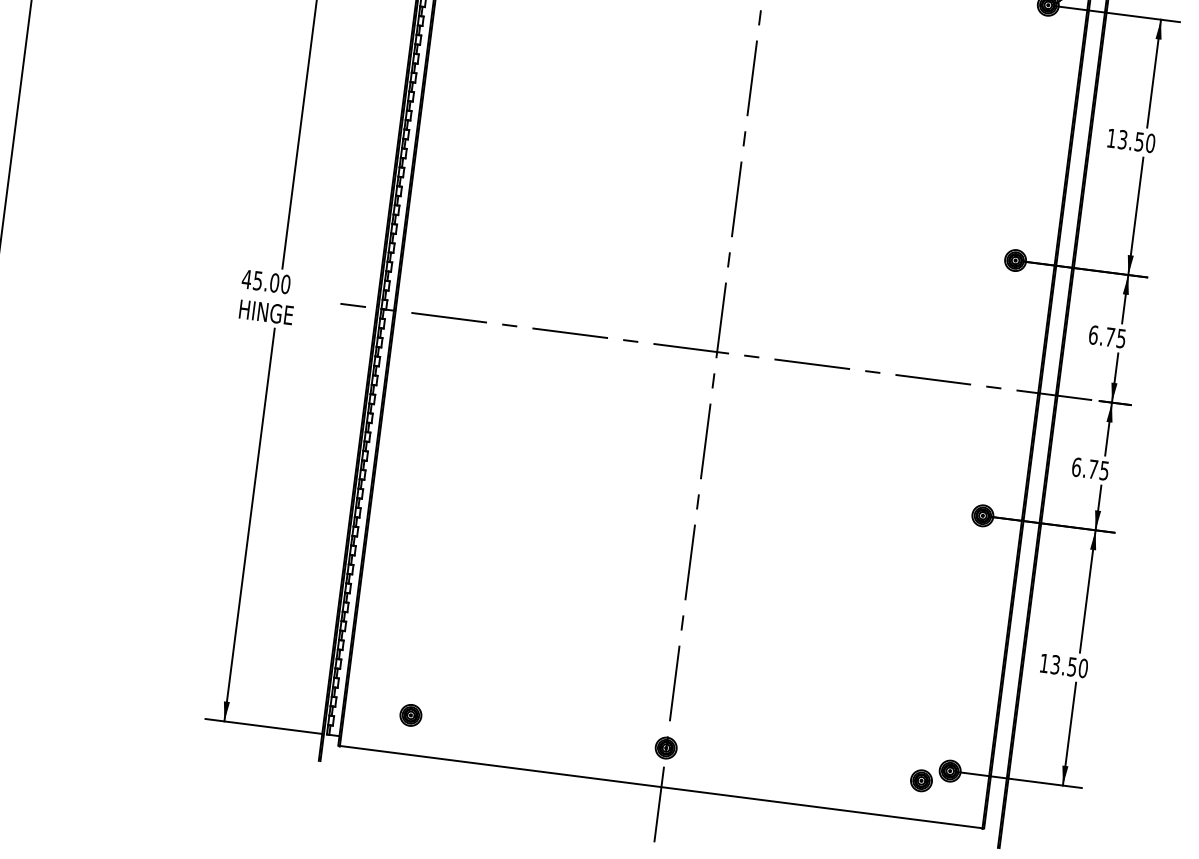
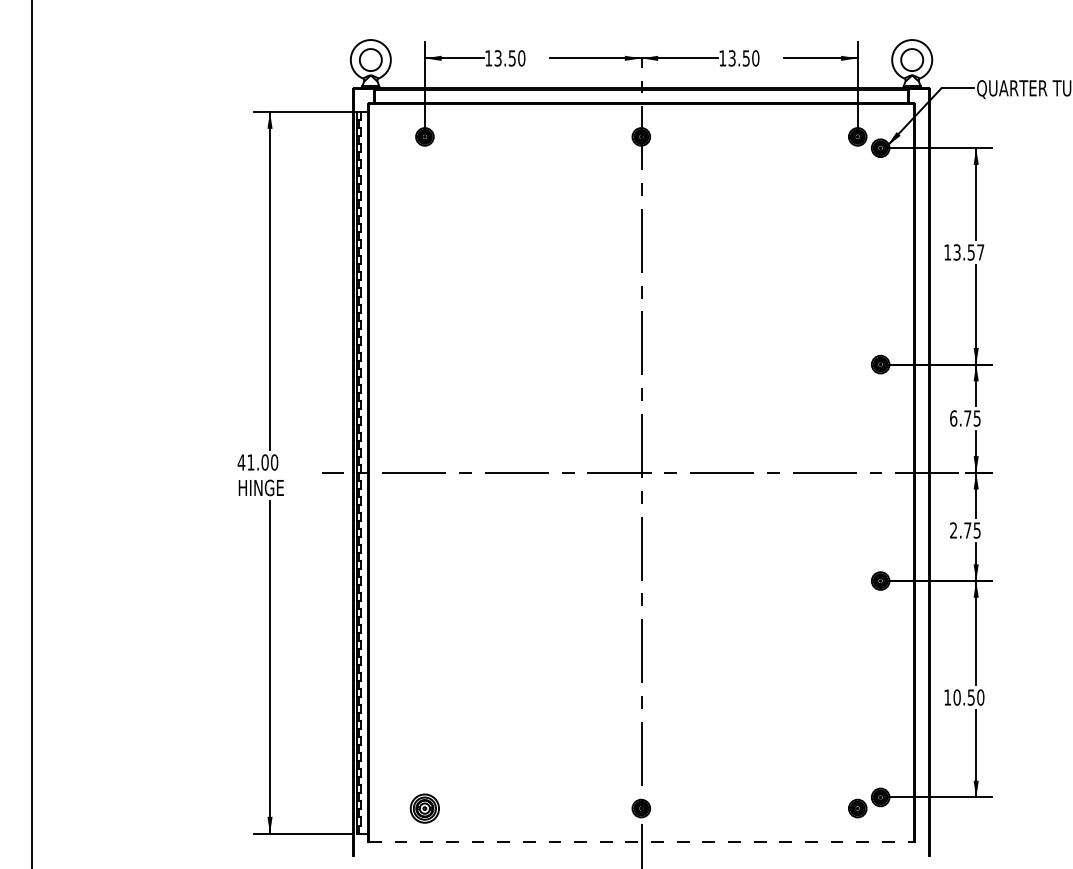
text: (1150, 143) -> (980, 252), 13.50 -> 13.57
text: (257, 280) -> (250, 462), 45.00 -> 41.00
text: (1076, 467) -> (953, 530), 6.75 -> 2.75
text: (1054, 664) -> (956, 697), 13.50 -> 10.50
part: (410, 715) -> (424, 808), size x1.6
line: (661, 786) -> (641, 841), solid -> dashed

